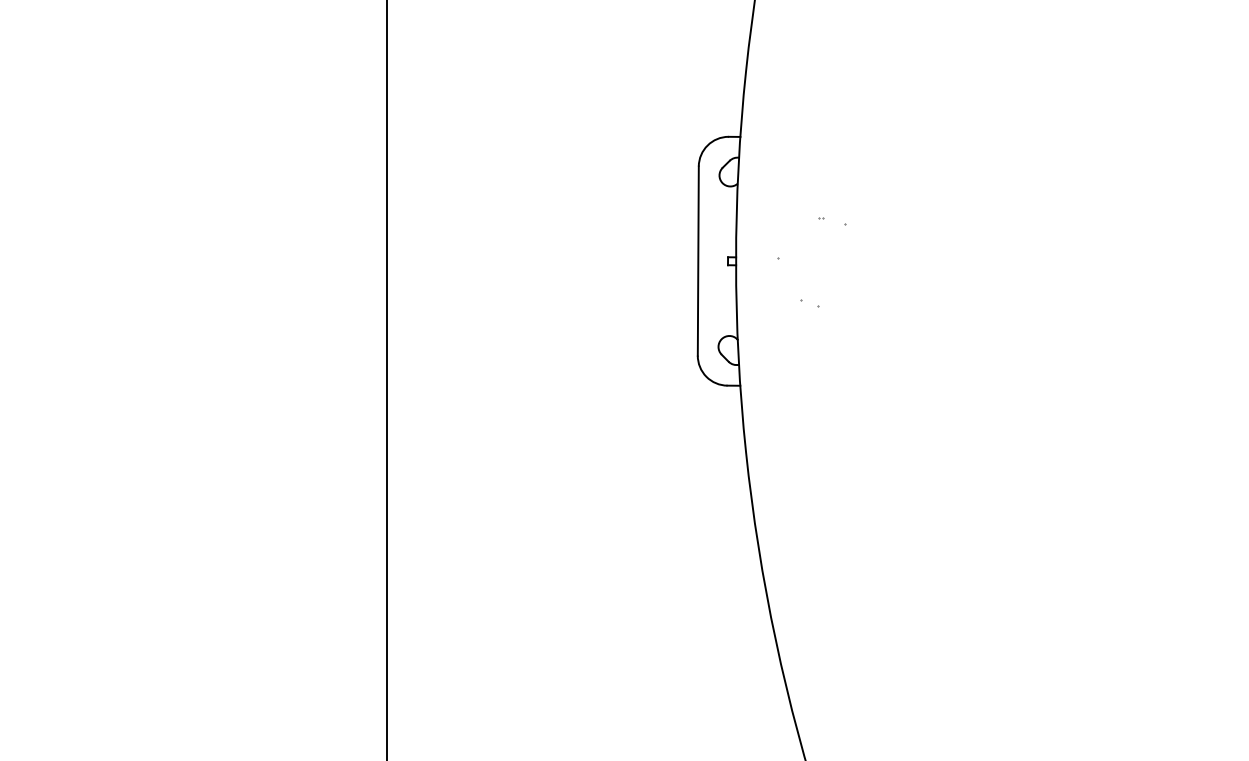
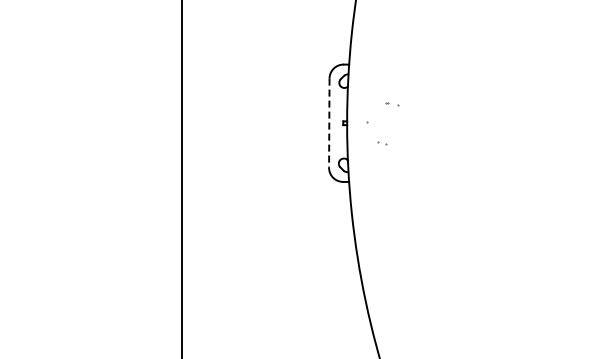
line: (698, 261) -> (329, 123), solid -> dashed

